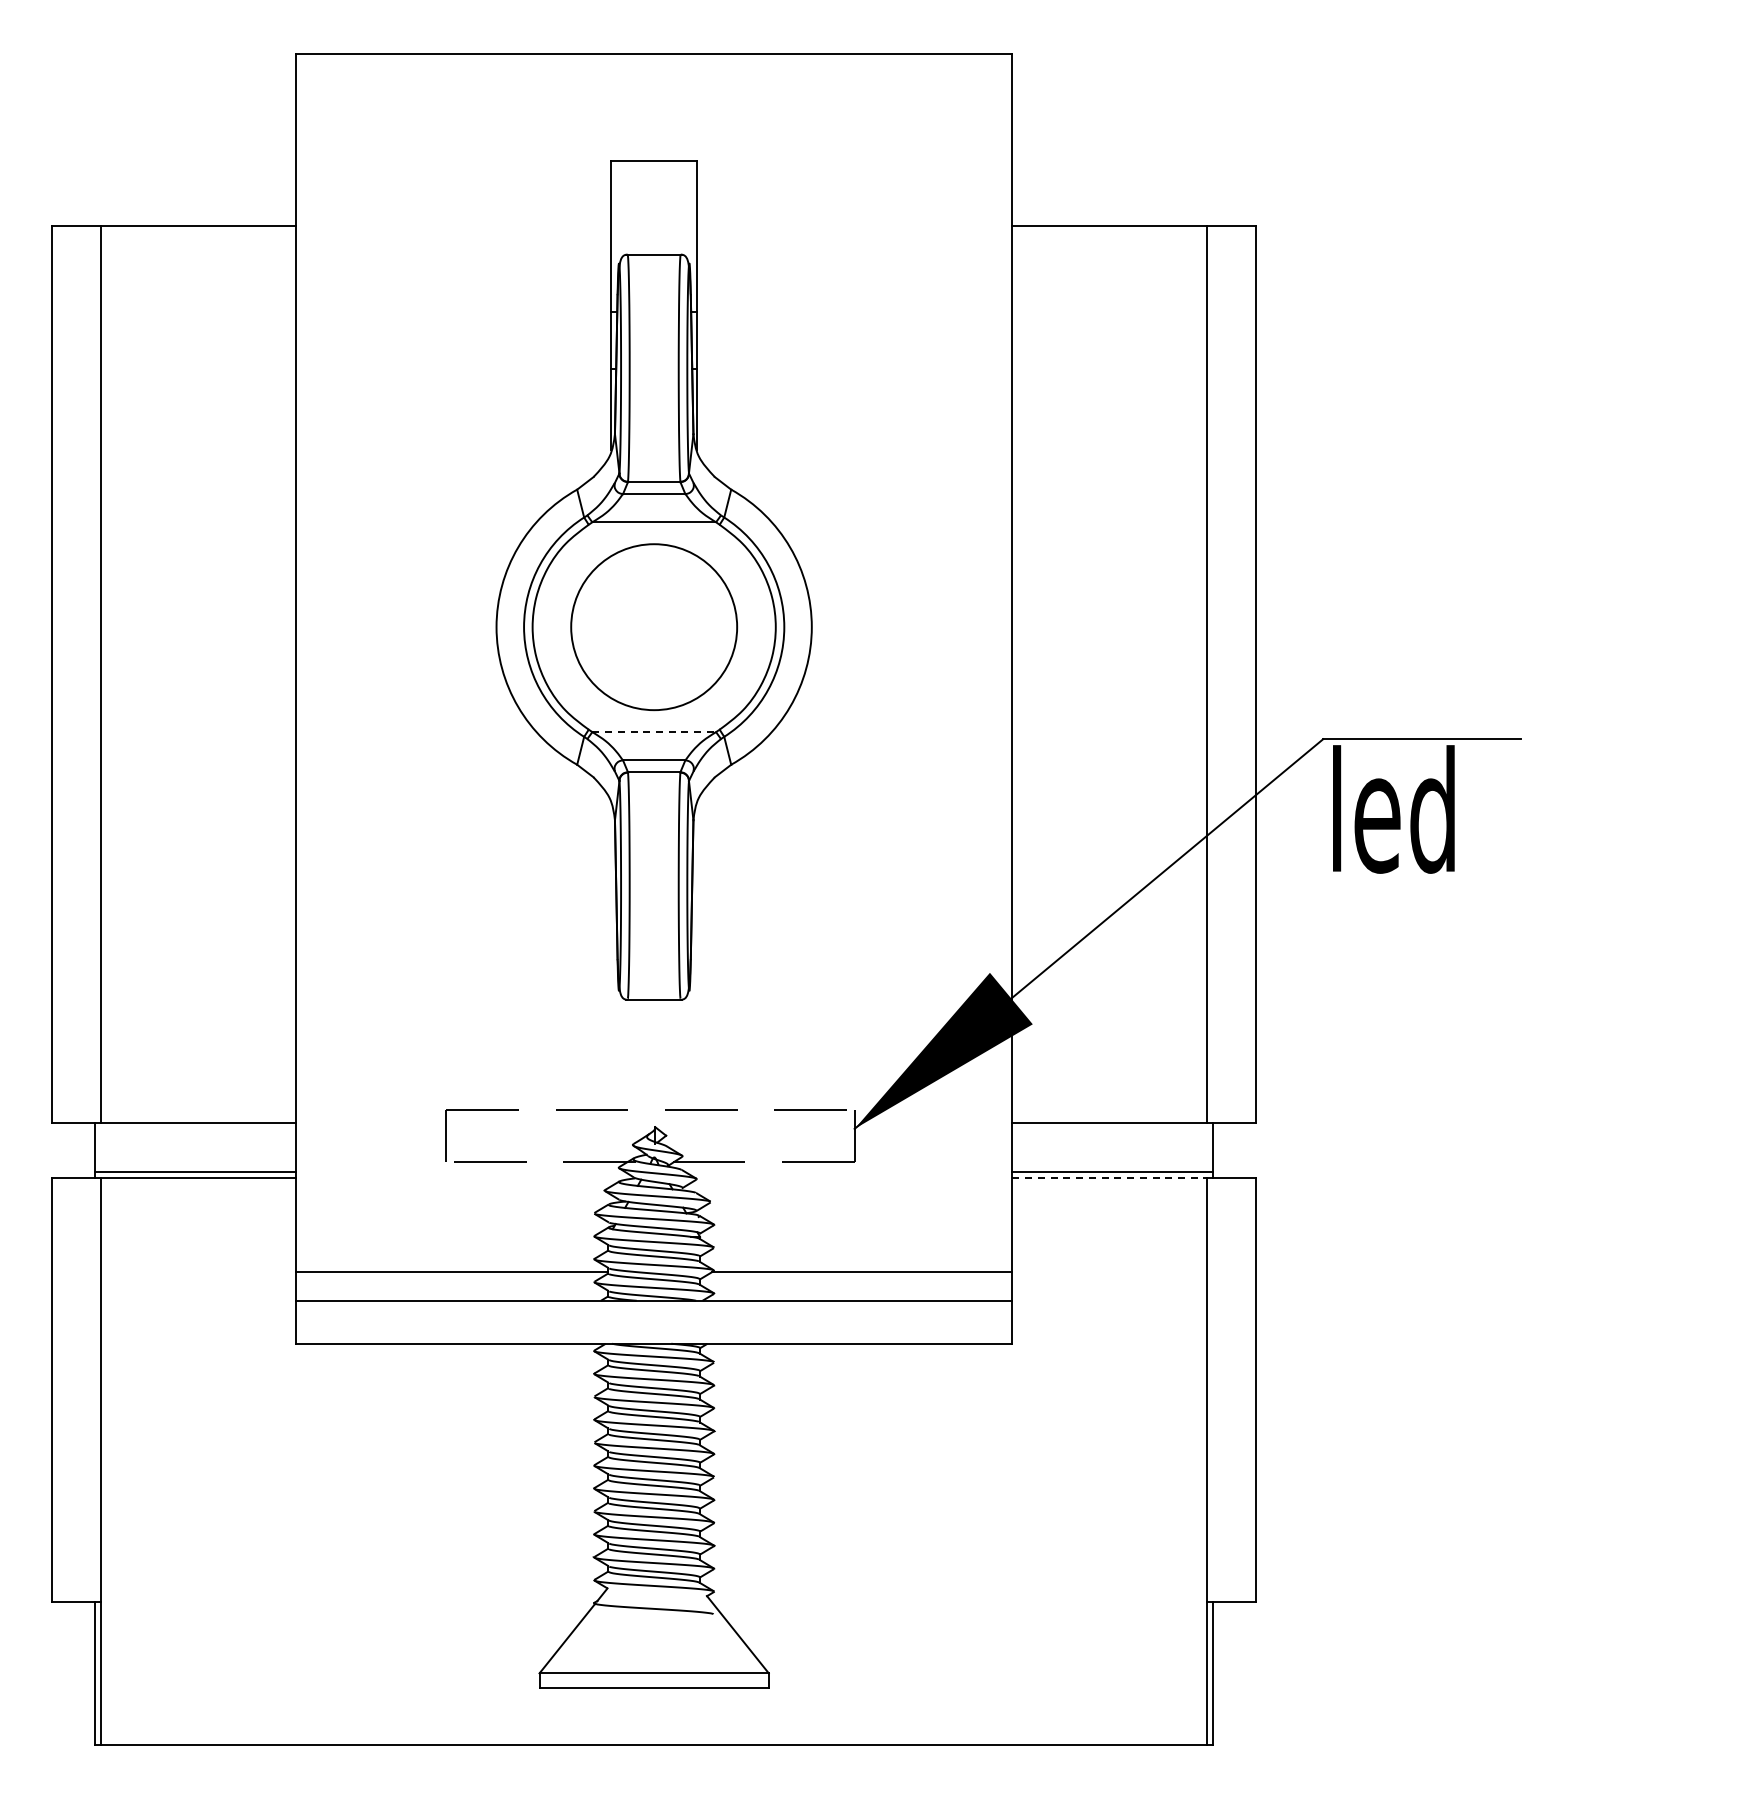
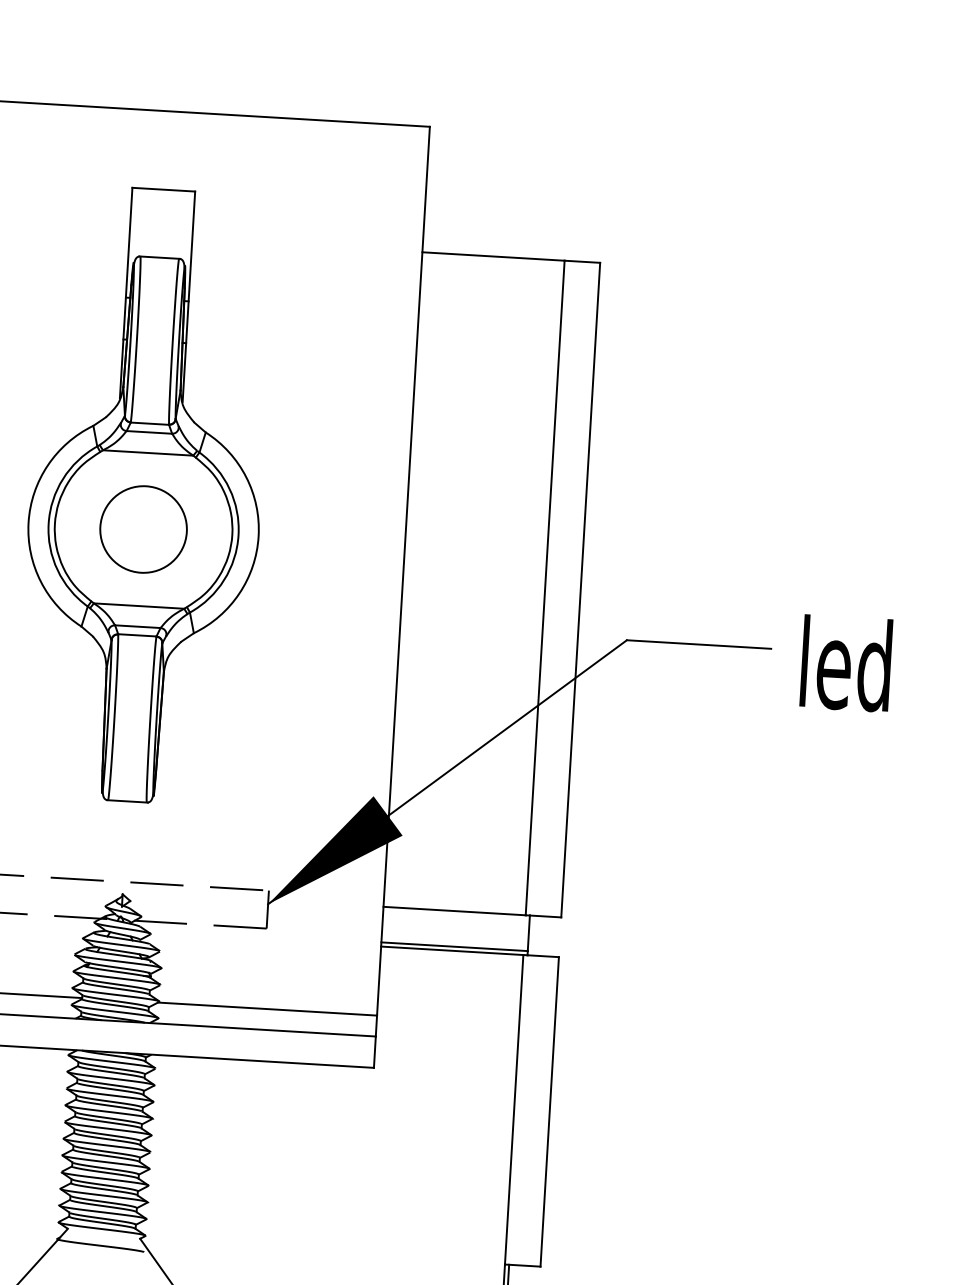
circle: (653, 626) -> (143, 528), size x0.71
line: (654, 732) -> (139, 606), dashed -> solid
text: (1393, 809) -> (846, 663), moved
line: (1110, 1177) -> (452, 950), dashed -> solid

